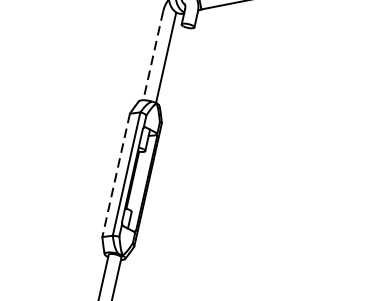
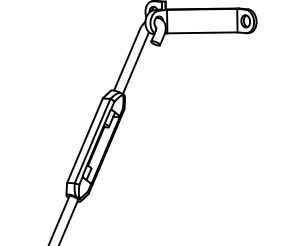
line: (152, 56) -> (126, 60), dashed -> solid
line: (115, 175) -> (84, 140), dashed -> solid

